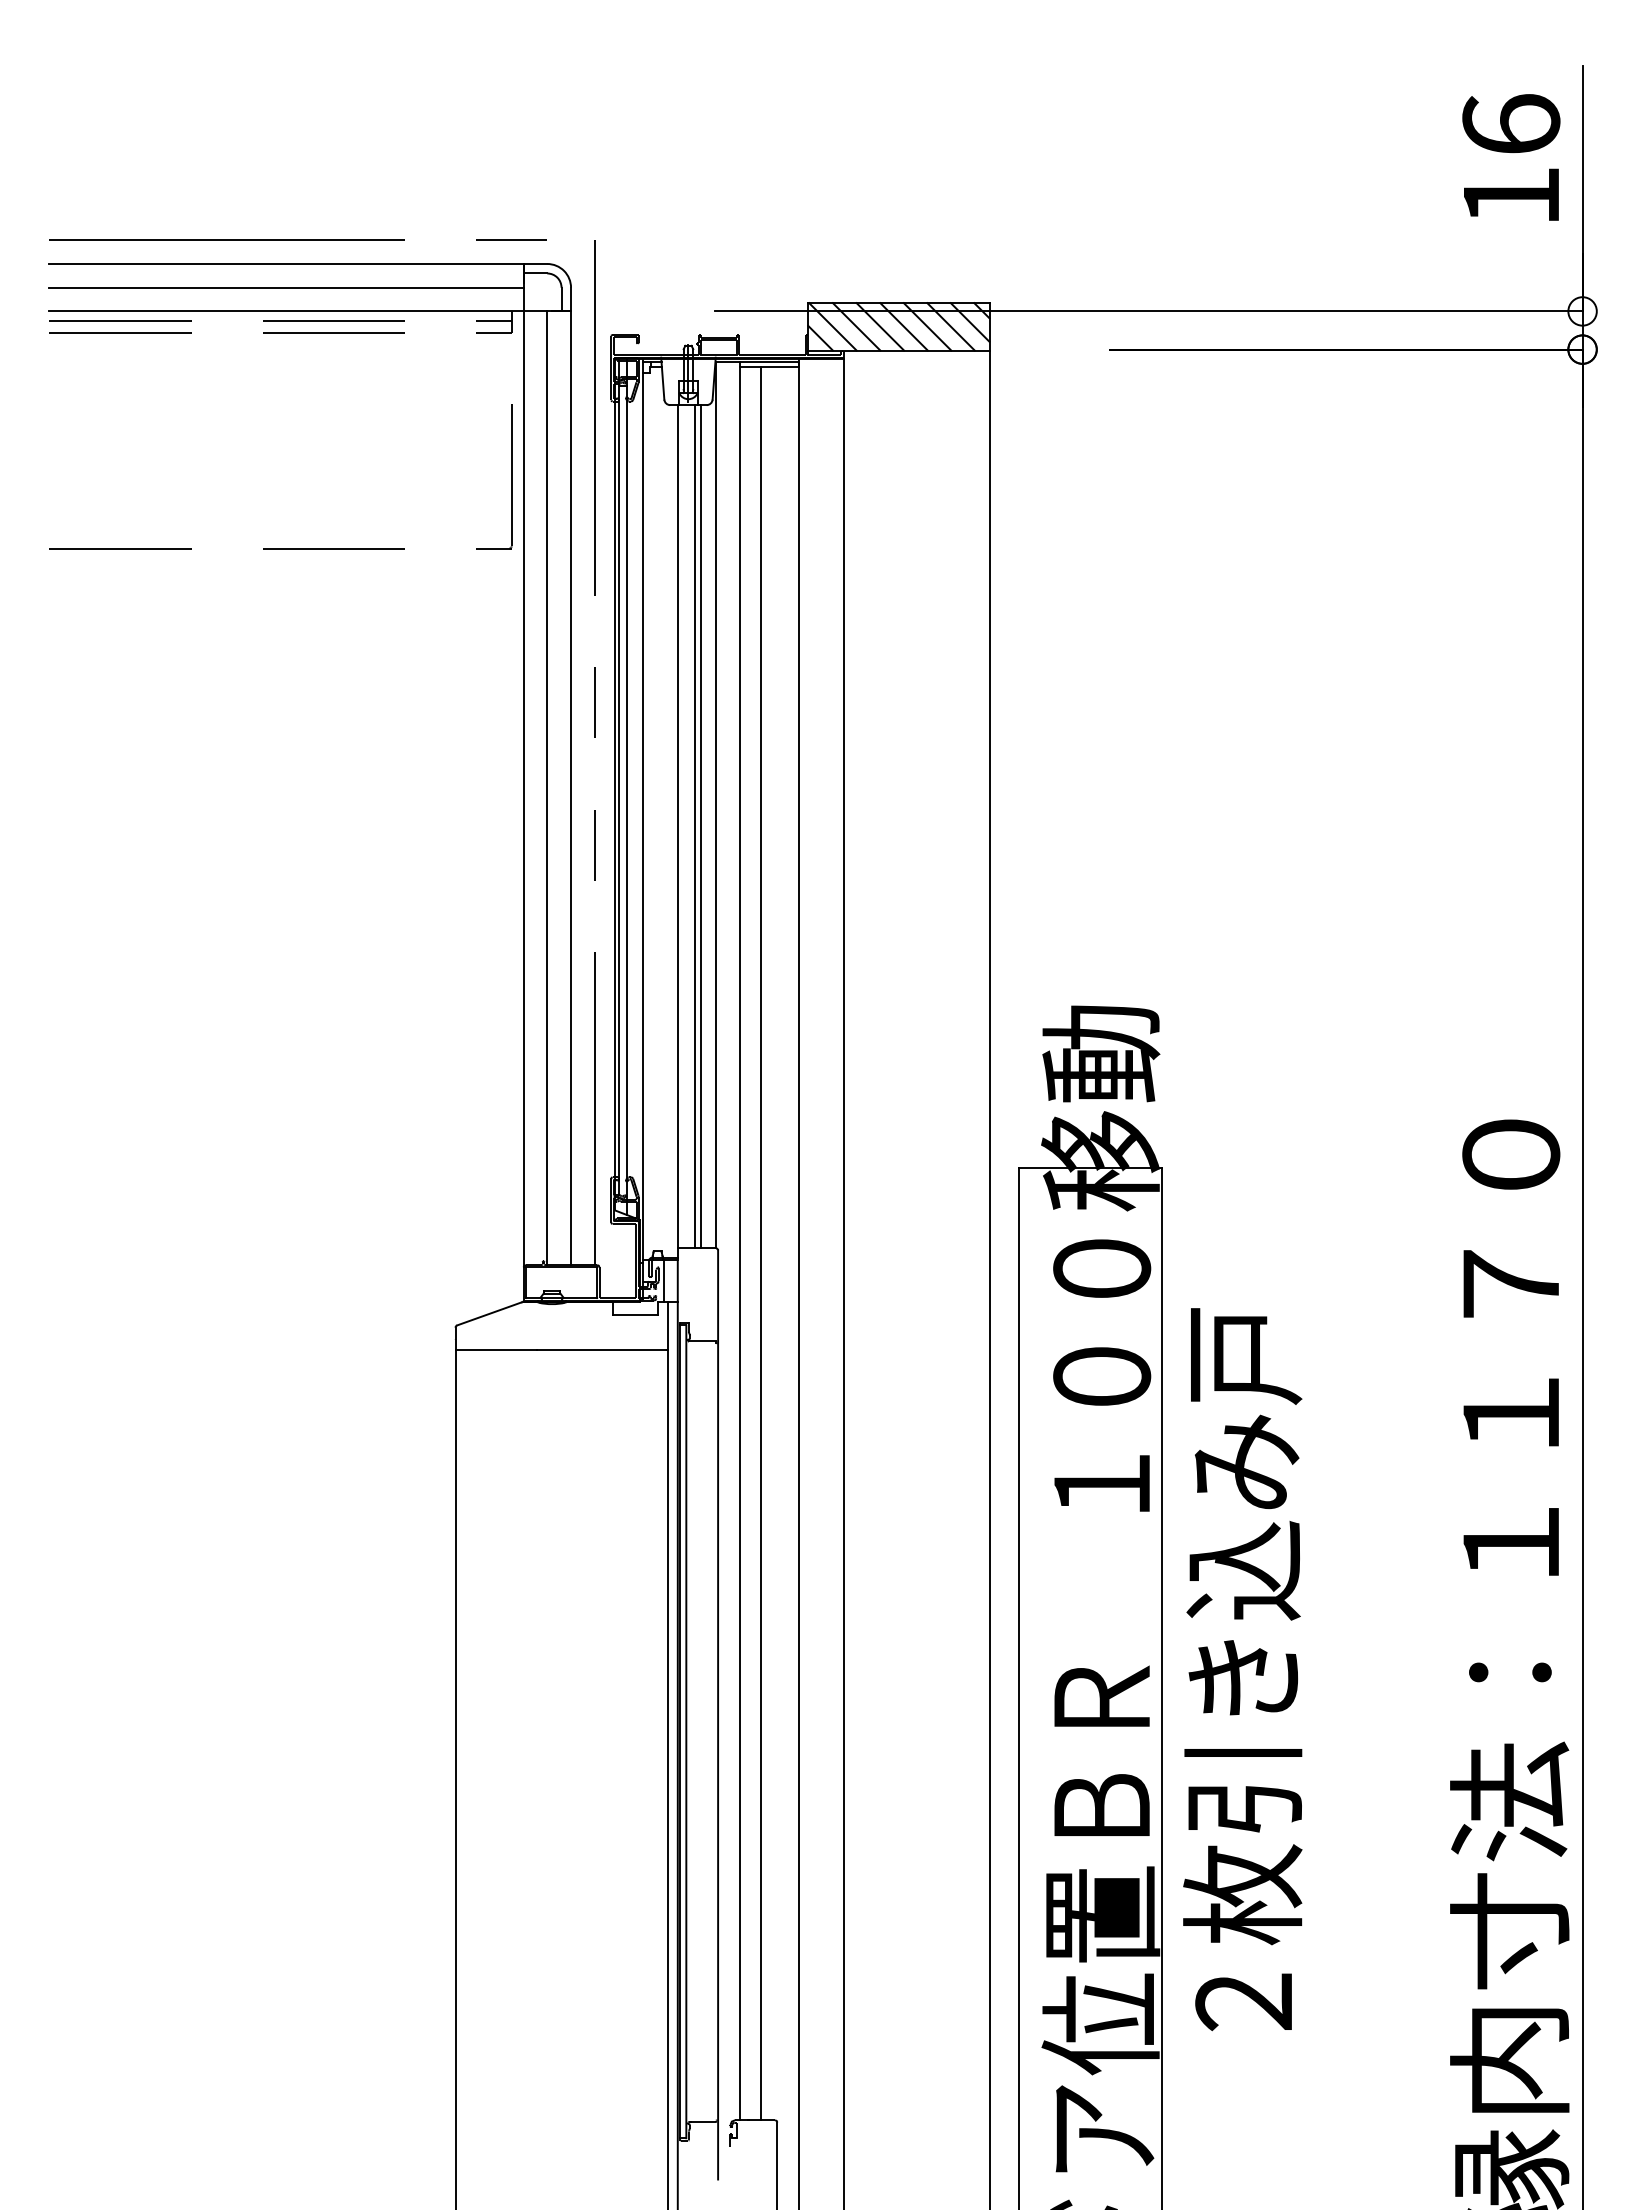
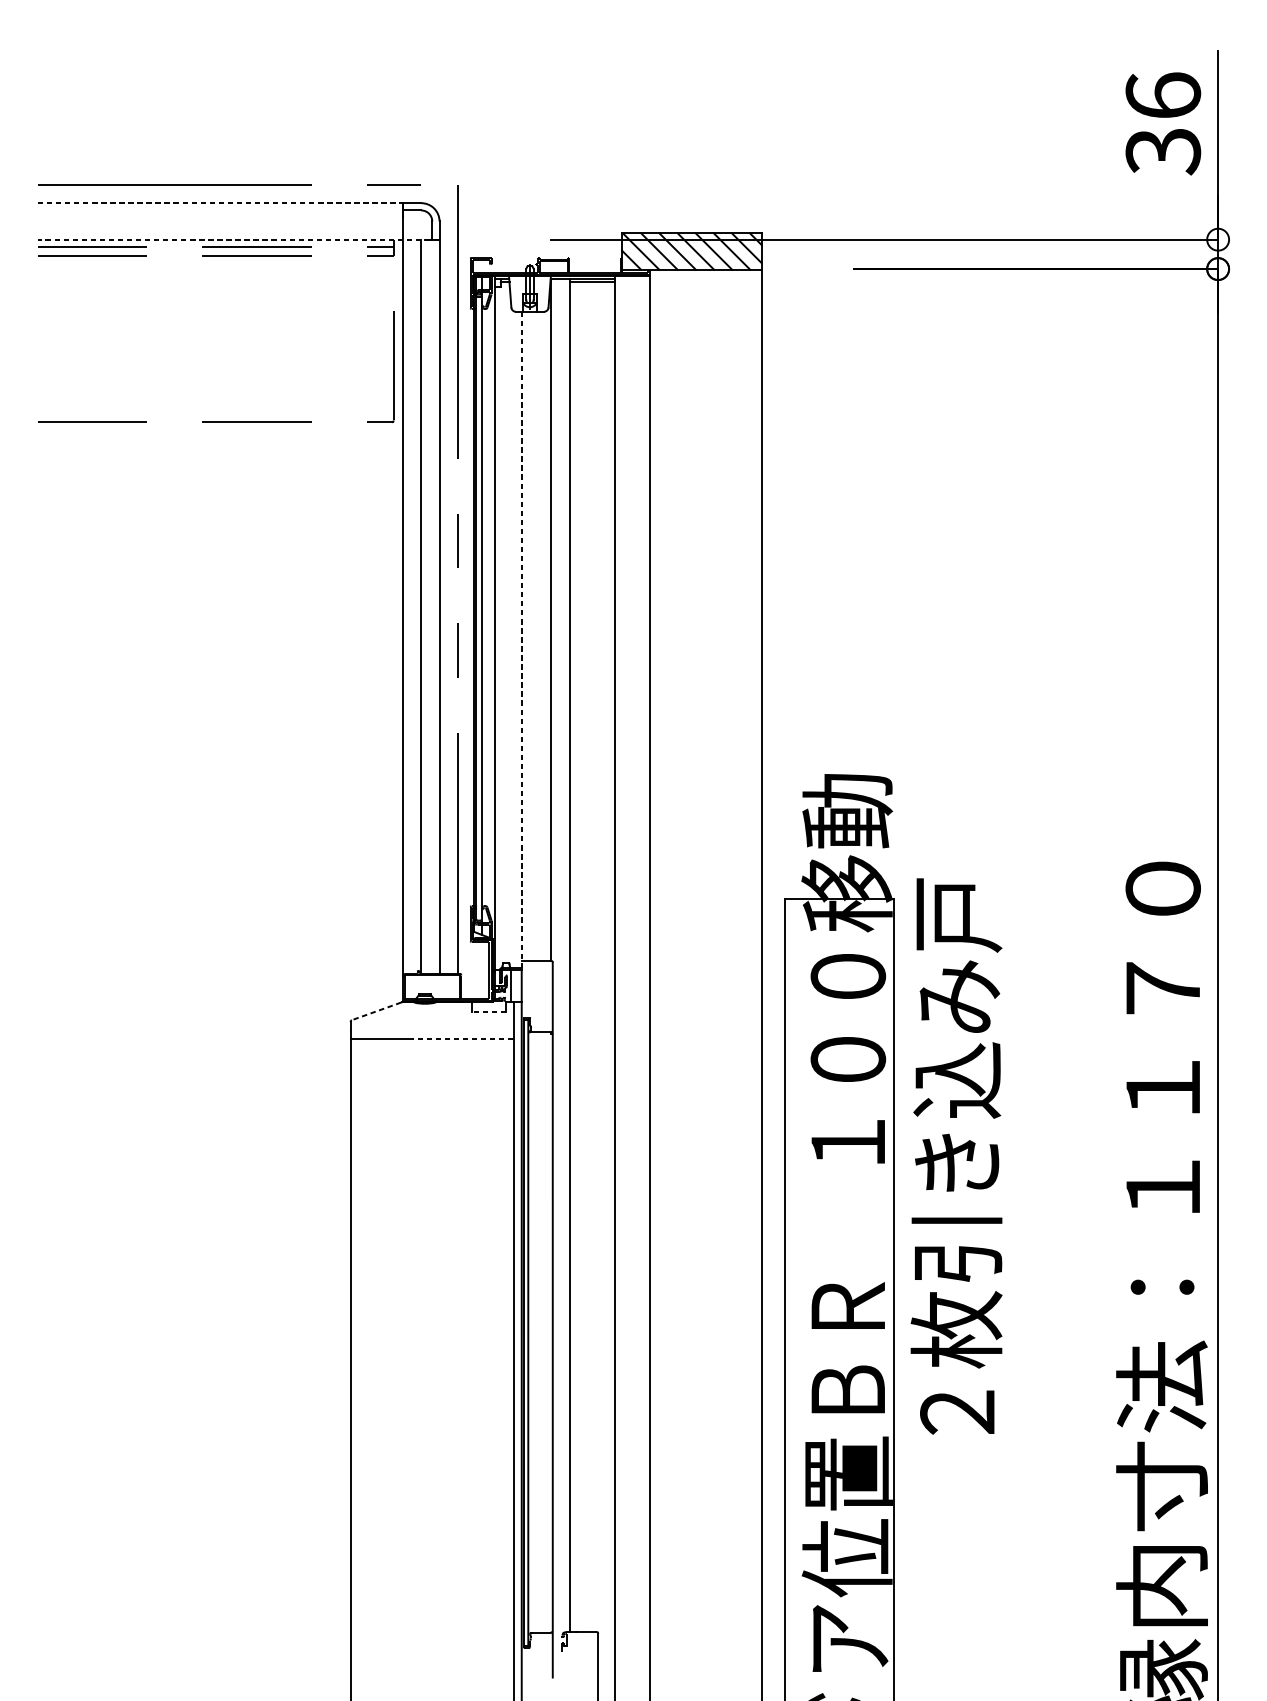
text: (1511, 197) -> (1163, 151), 16 -> 36
line: (286, 263) -> (220, 202), solid -> dashed
line: (286, 287) -> (220, 221), removed
line: (310, 311) -> (239, 239), solid -> dashed
line: (694, 826) -> (534, 636), removed
line: (701, 826) -> (539, 636), removed
line: (677, 832) -> (521, 640), solid -> dashed
line: (760, 1243) -> (585, 957), removed
line: (488, 1314) -> (376, 1011), solid -> dashed
line: (634, 1314) -> (488, 1011), solid -> dashed
line: (601, 1349) -> (463, 1038), solid -> dashed
text: (1242, 1669) -> (956, 1156), moved

